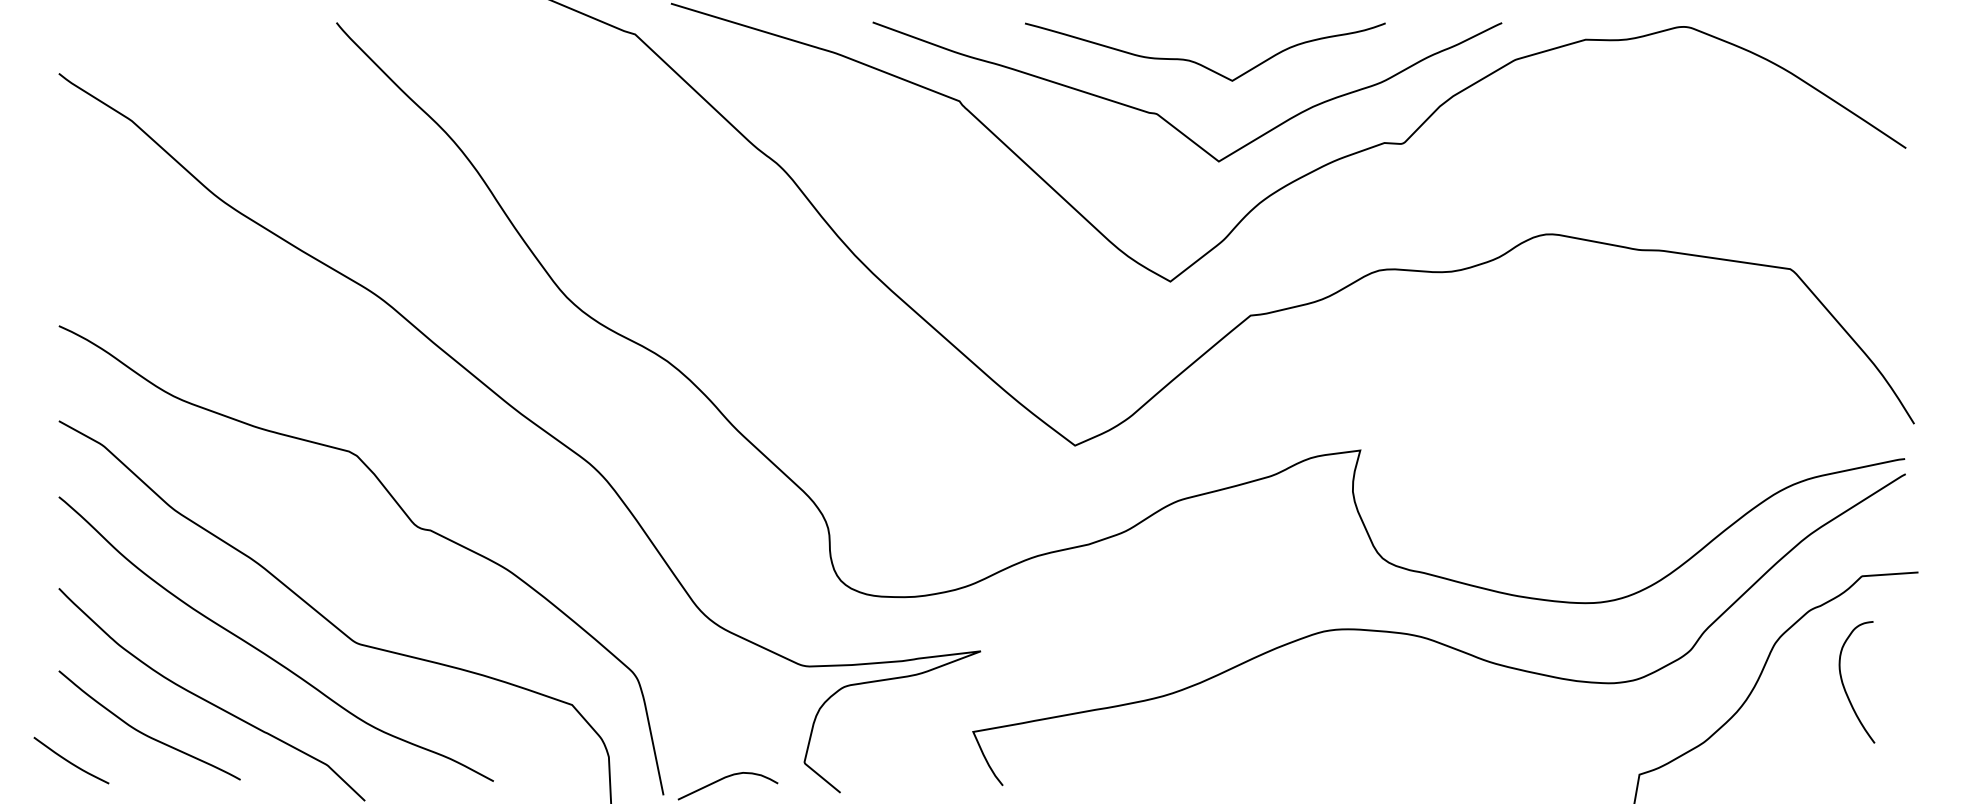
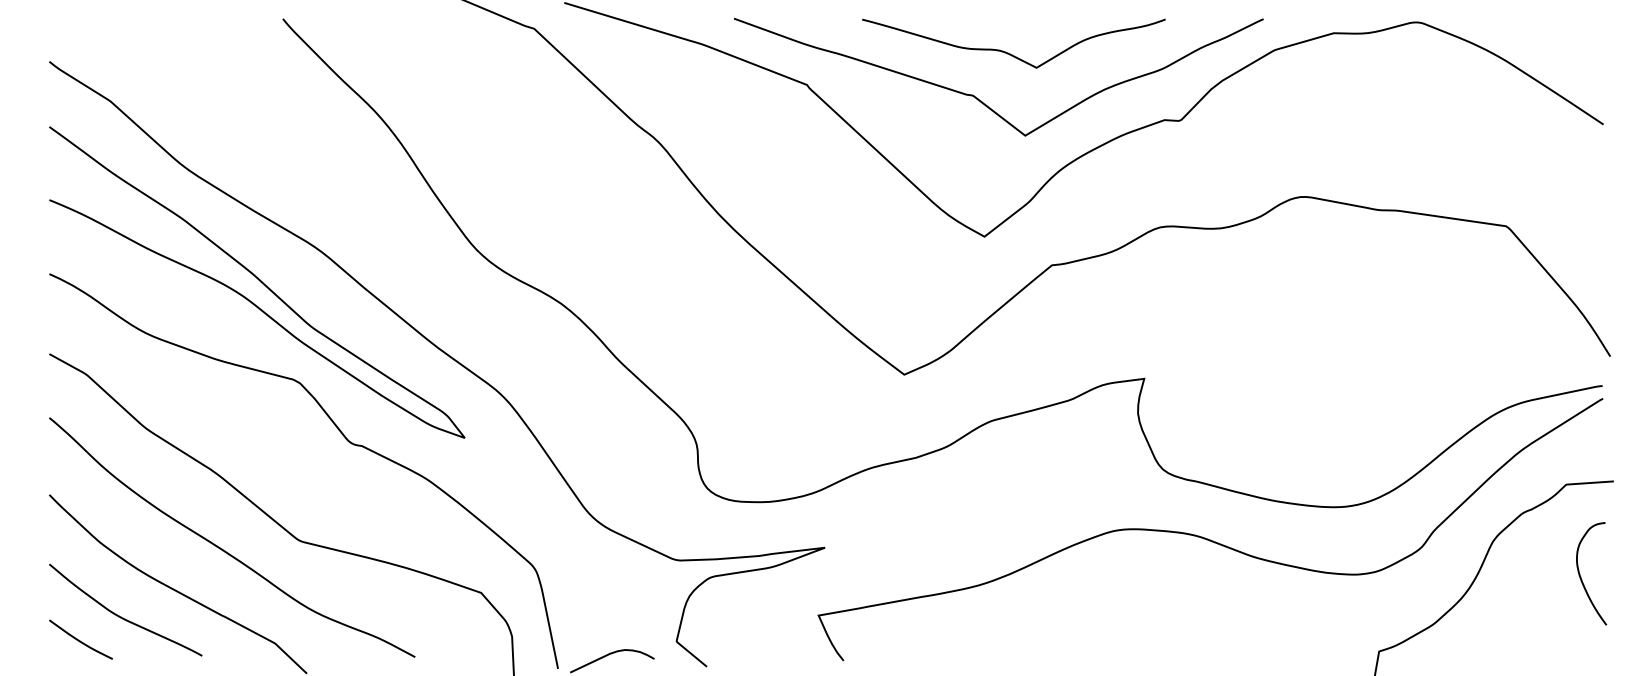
curve: (307, 333) -> (258, 280), added
curve: (1844, 685) -> (1581, 576), moved
curve: (70, 761) -> (80, 640), moved

